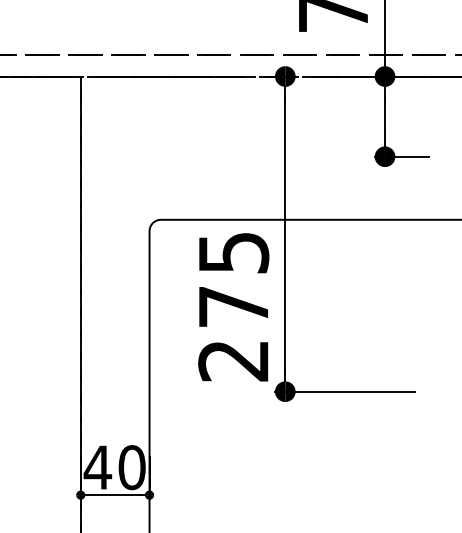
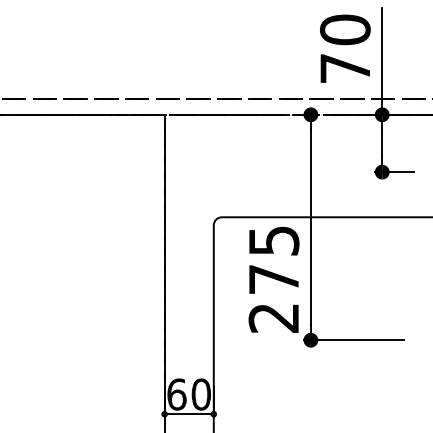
text: (97, 467) -> (176, 394), 40 -> 60

